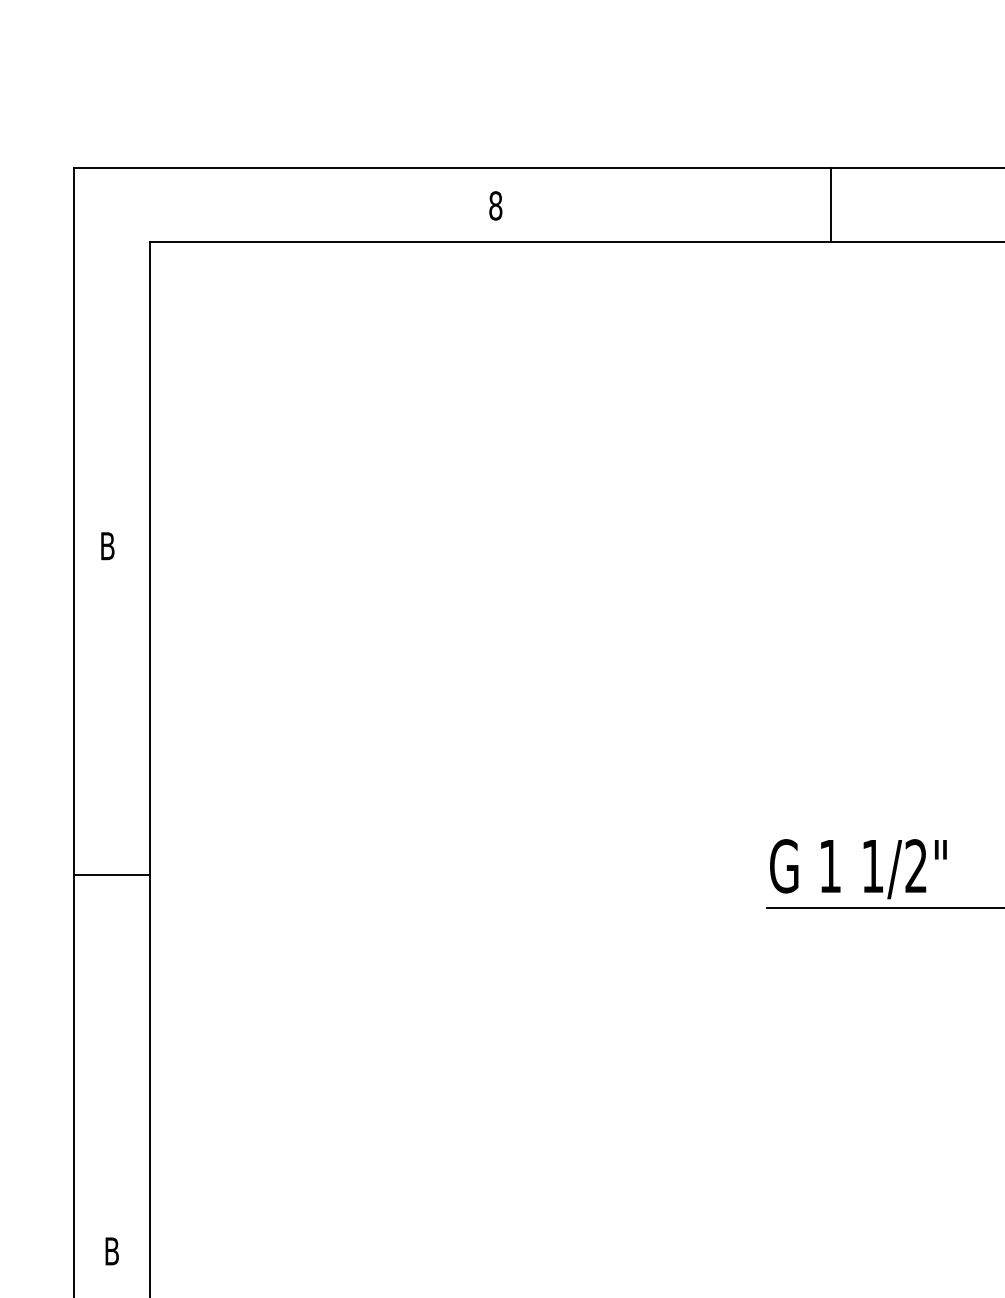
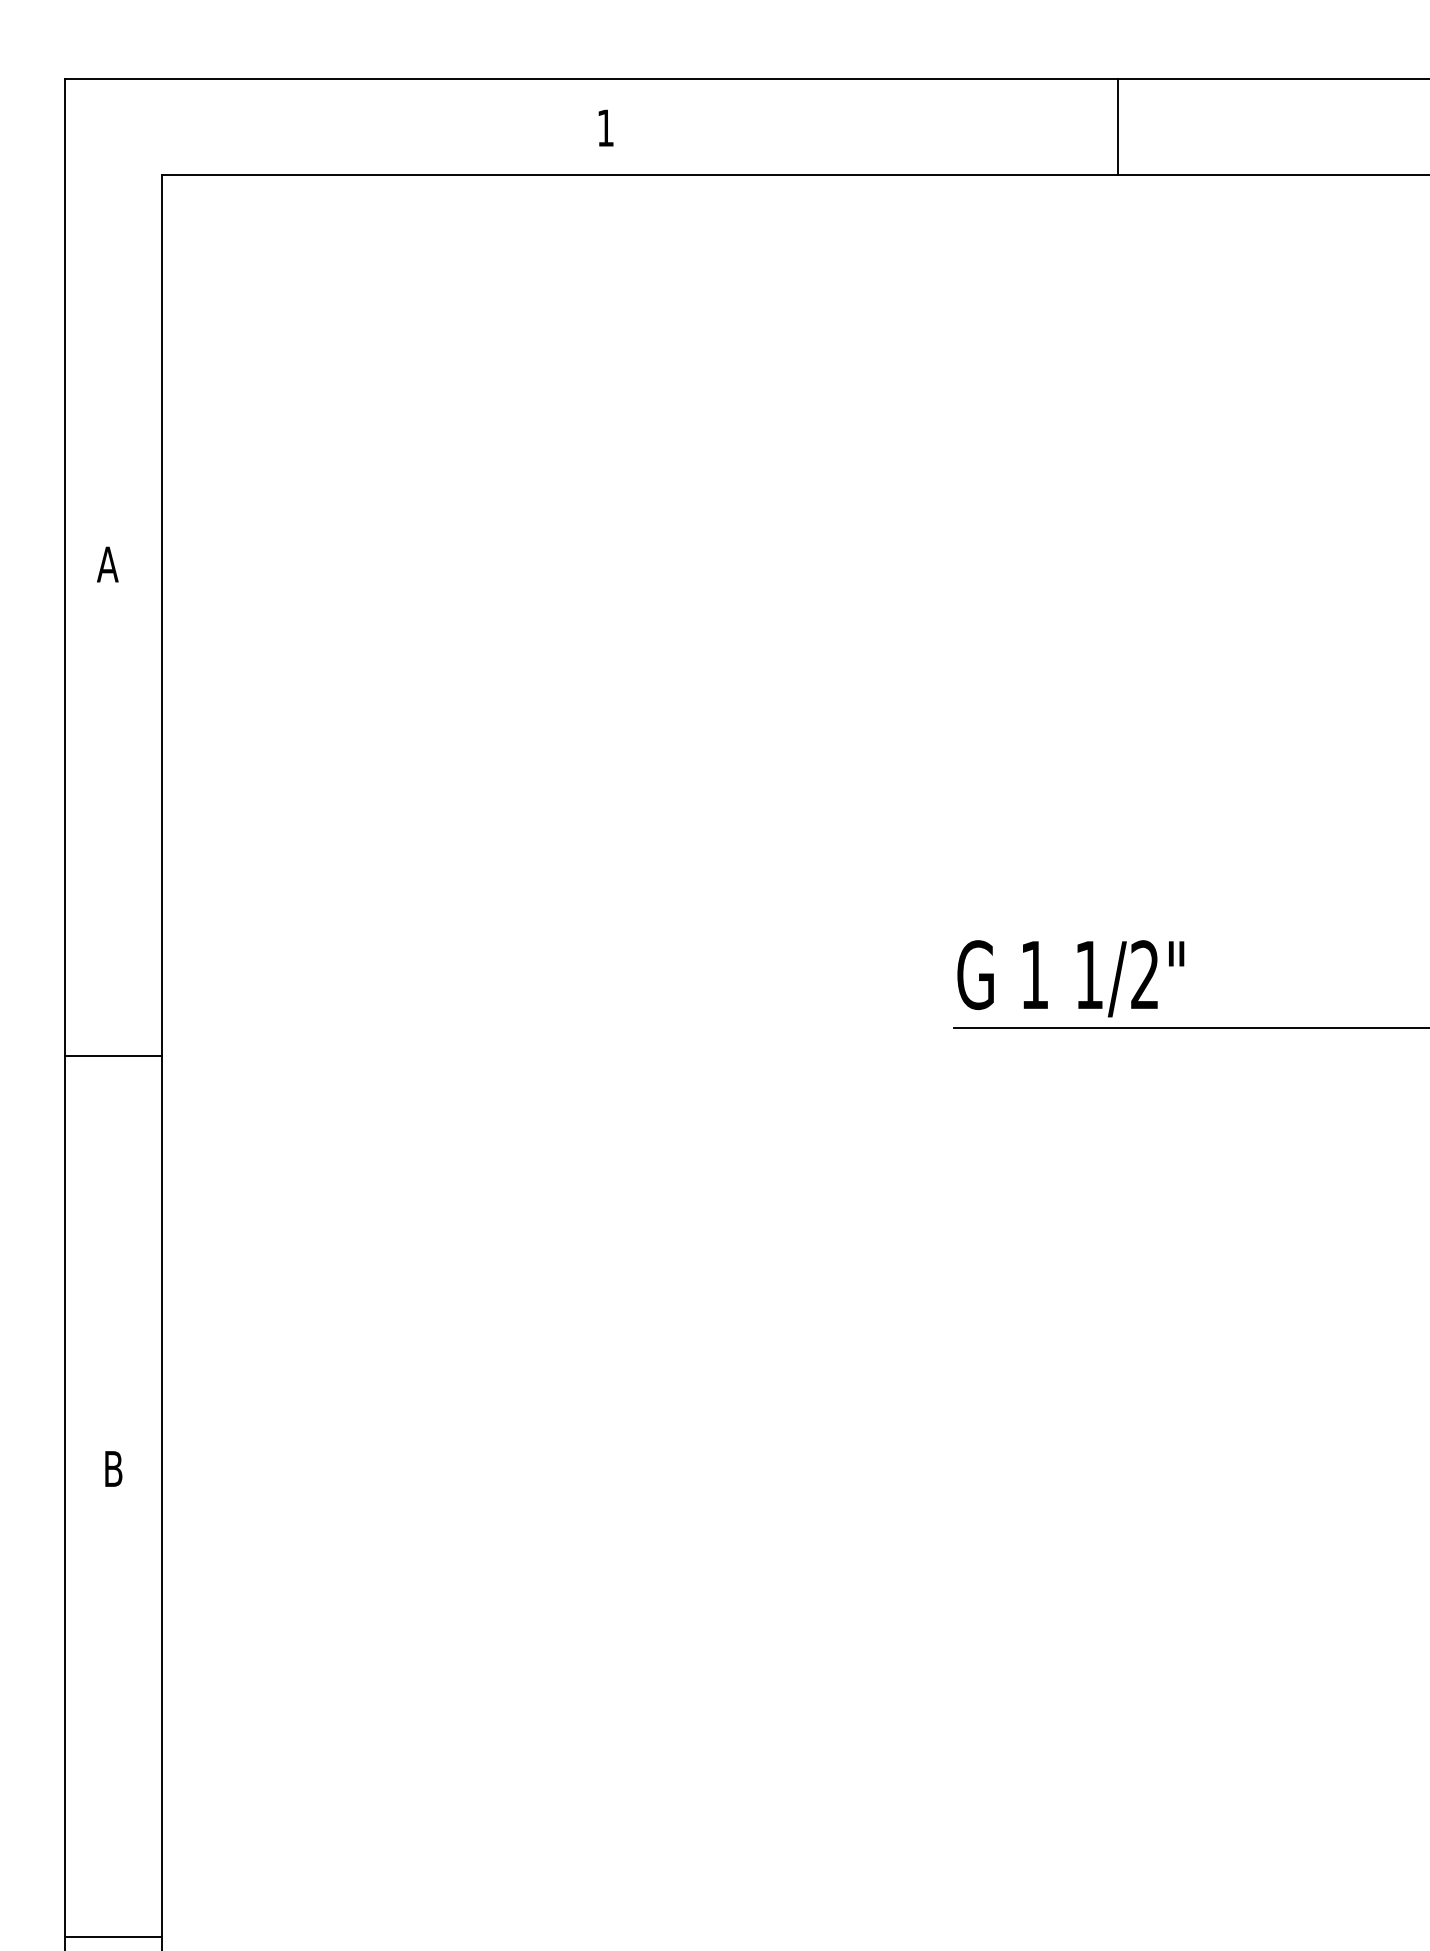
line: (830, 204) -> (1117, 126), moved
text: (495, 206) -> (605, 128), 8 -> 1
text: (107, 546) -> (107, 564), B -> A
line: (111, 874) -> (112, 1055), moved

